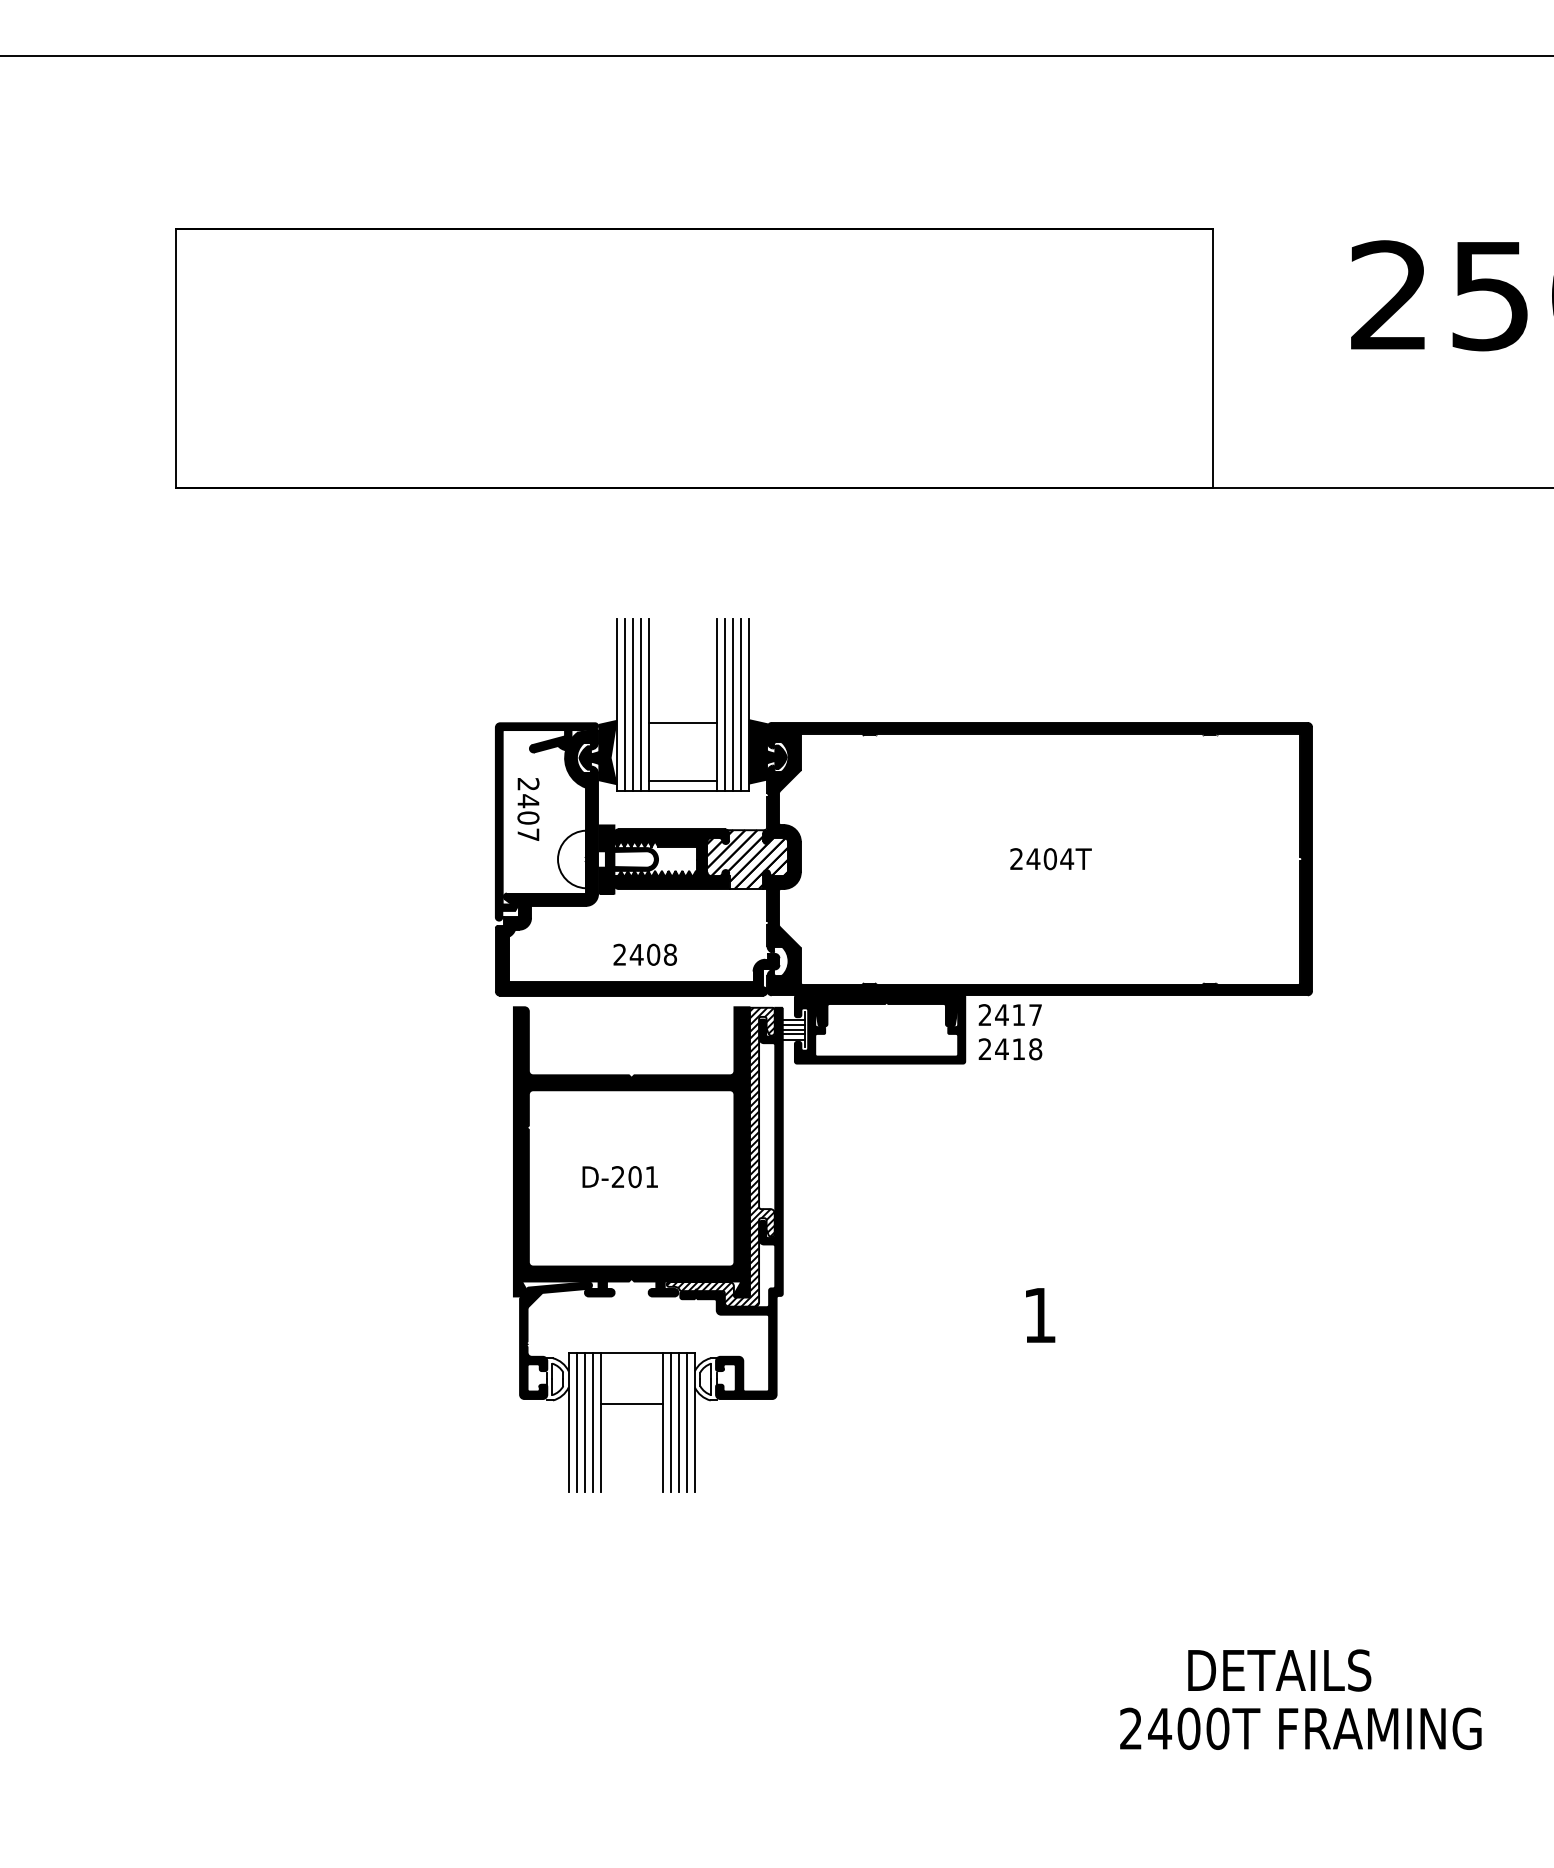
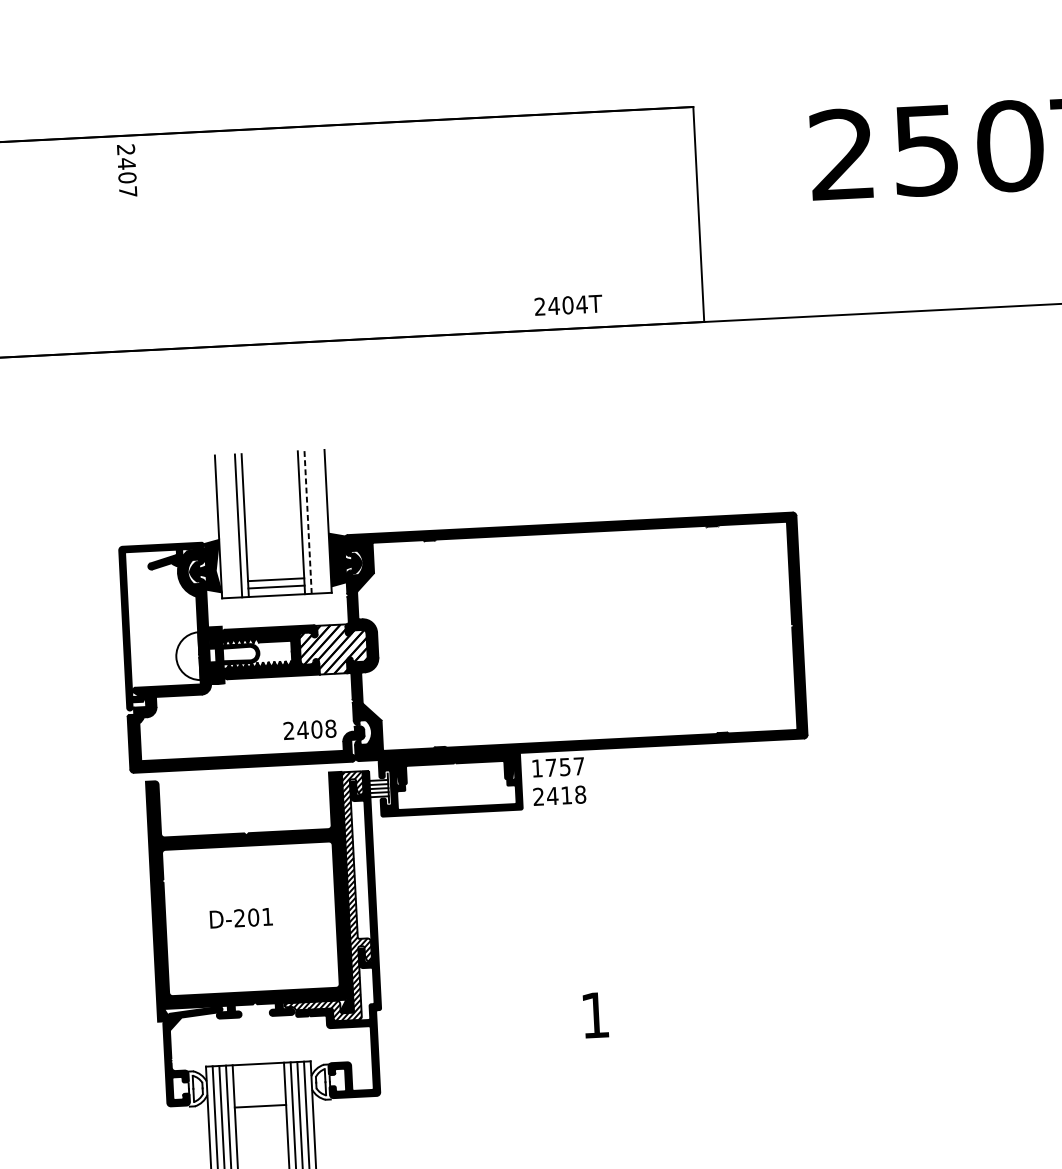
line: (724, 704) -> (307, 521), solid -> dashed
line: (624, 705) -> (225, 526), removed
line: (632, 705) -> (231, 526), removed
line: (732, 705) -> (314, 522), removed
line: (740, 705) -> (321, 521), removed
line: (682, 723) -> (275, 579), moved
text: (528, 809) -> (127, 170), moved
text: (1050, 859) -> (568, 305), moved
text: (644, 954) -> (309, 729), moved
text: (1001, 1015) -> (550, 768), 2417 -> 1757

